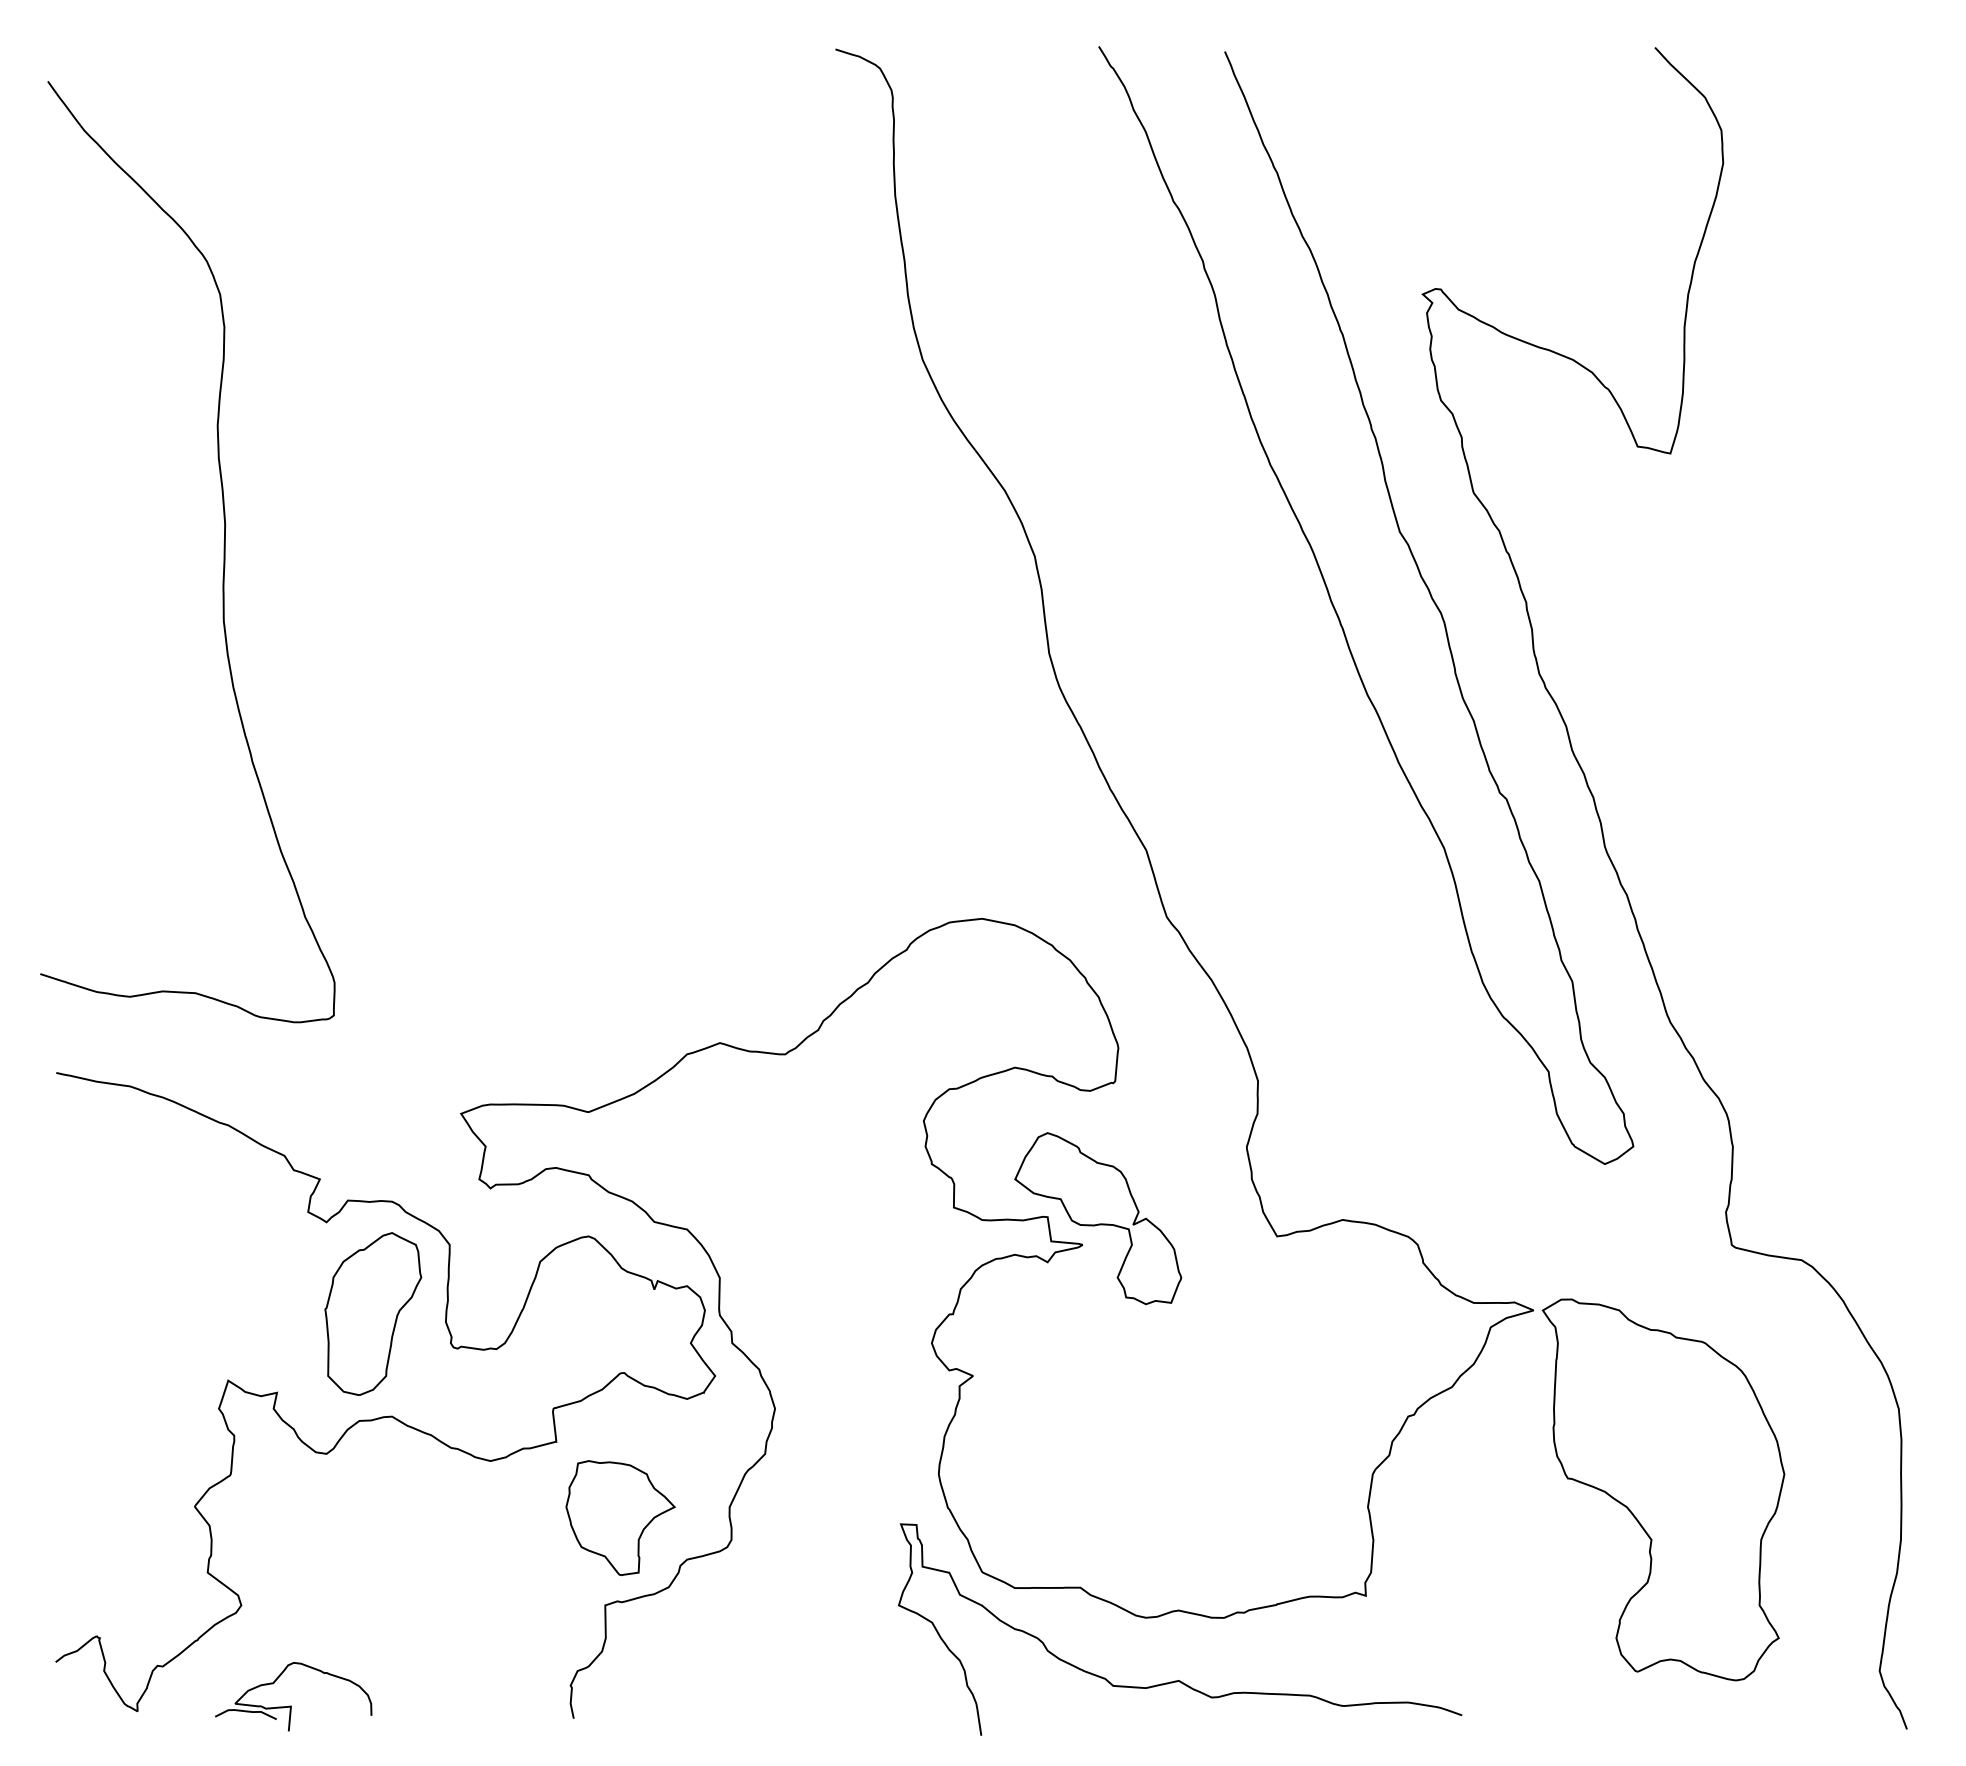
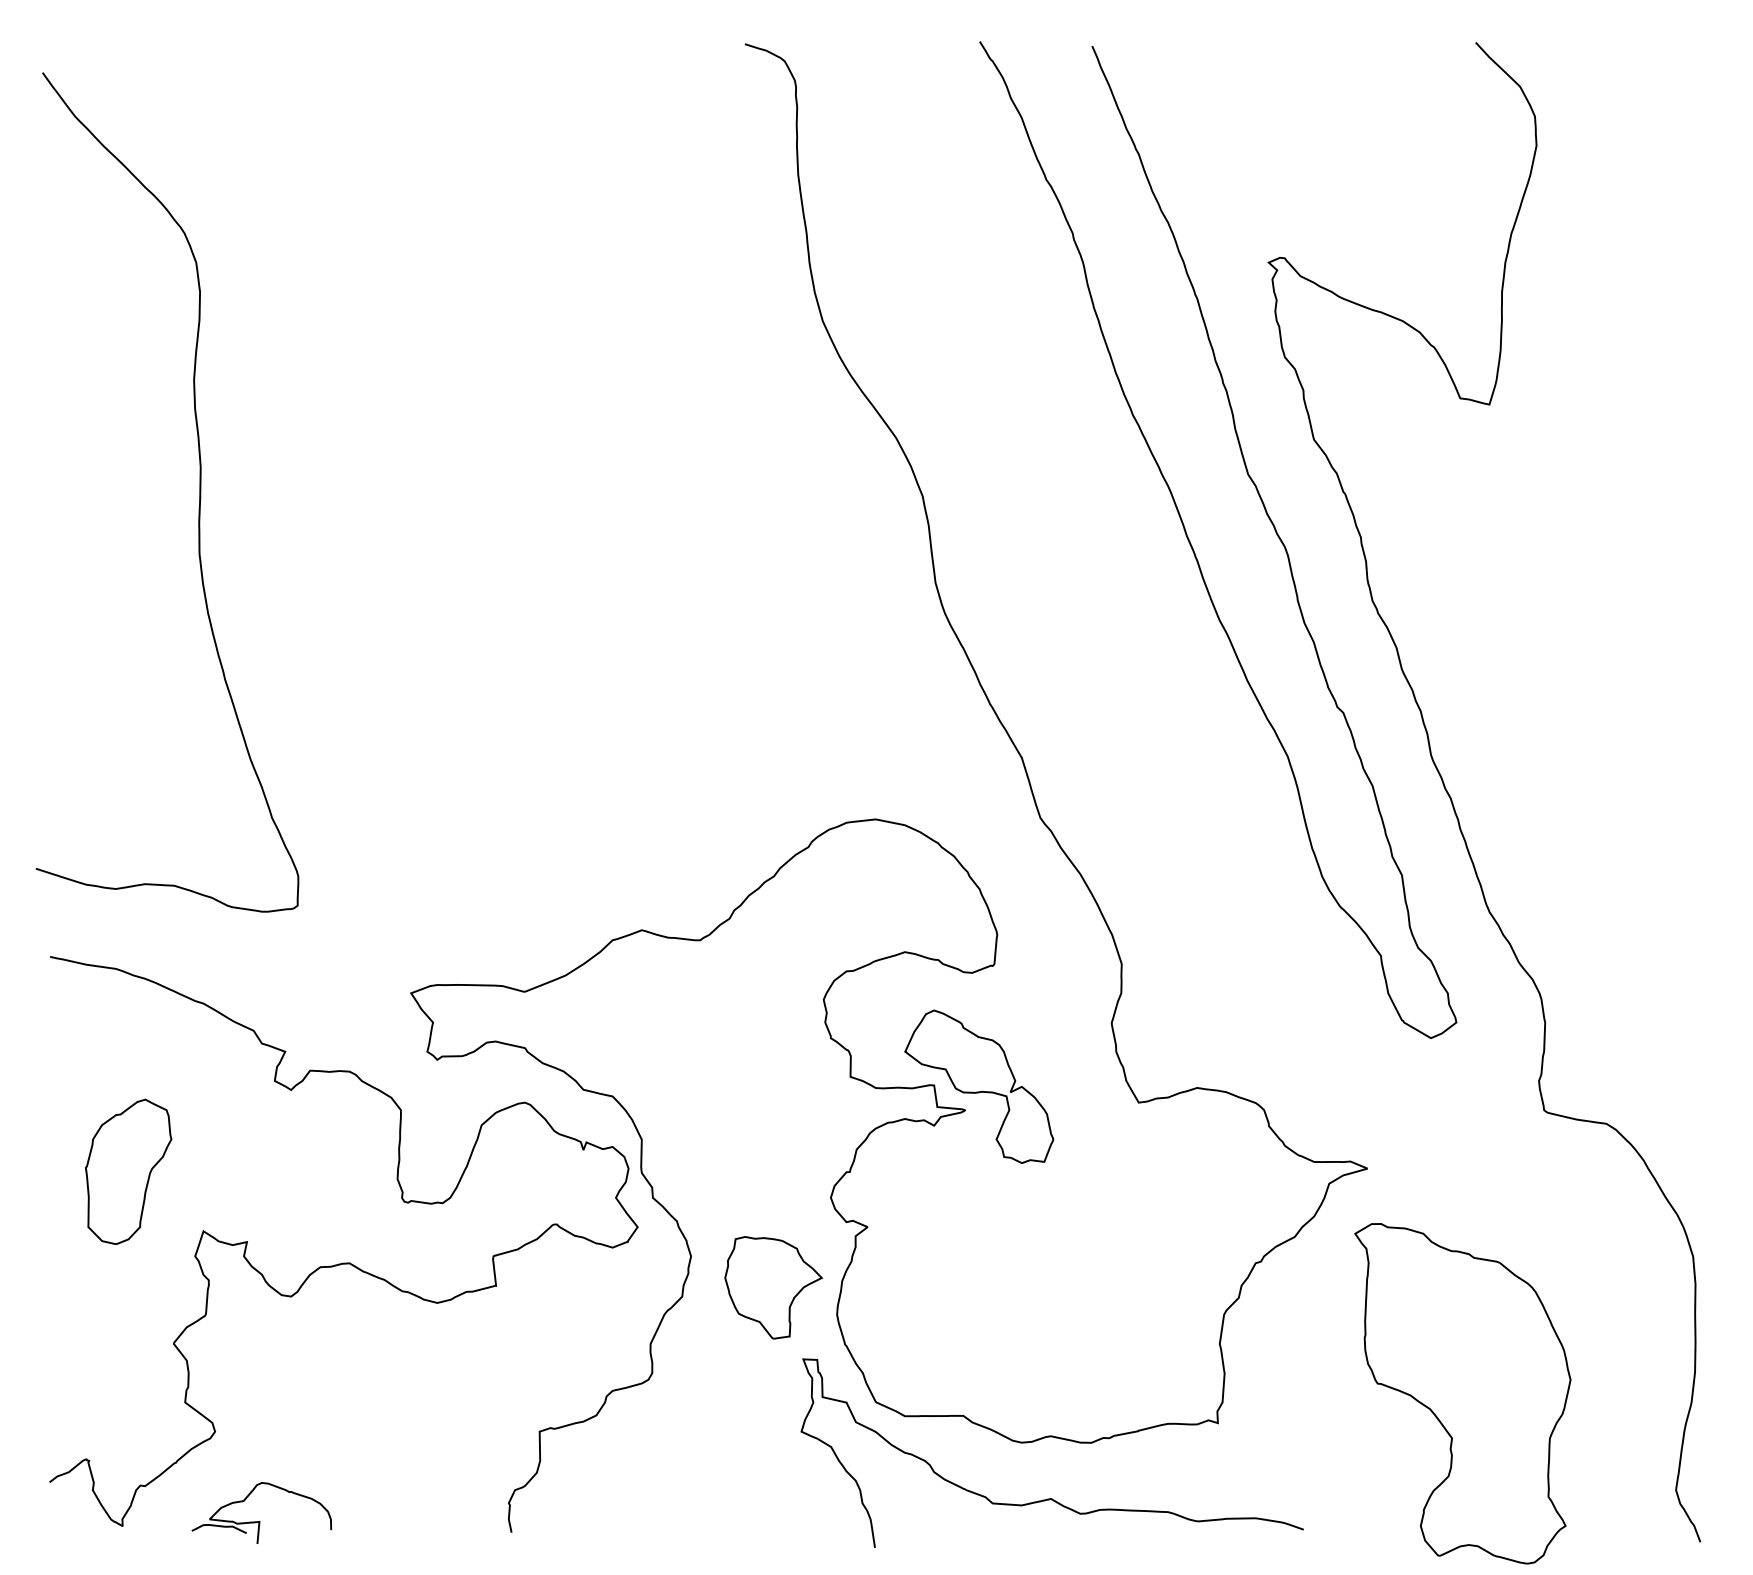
part: (373, 1313) -> (128, 1171), moved
part: (1663, 1489) -> (1462, 1393), moved
part: (620, 1517) -> (773, 1287), moved

